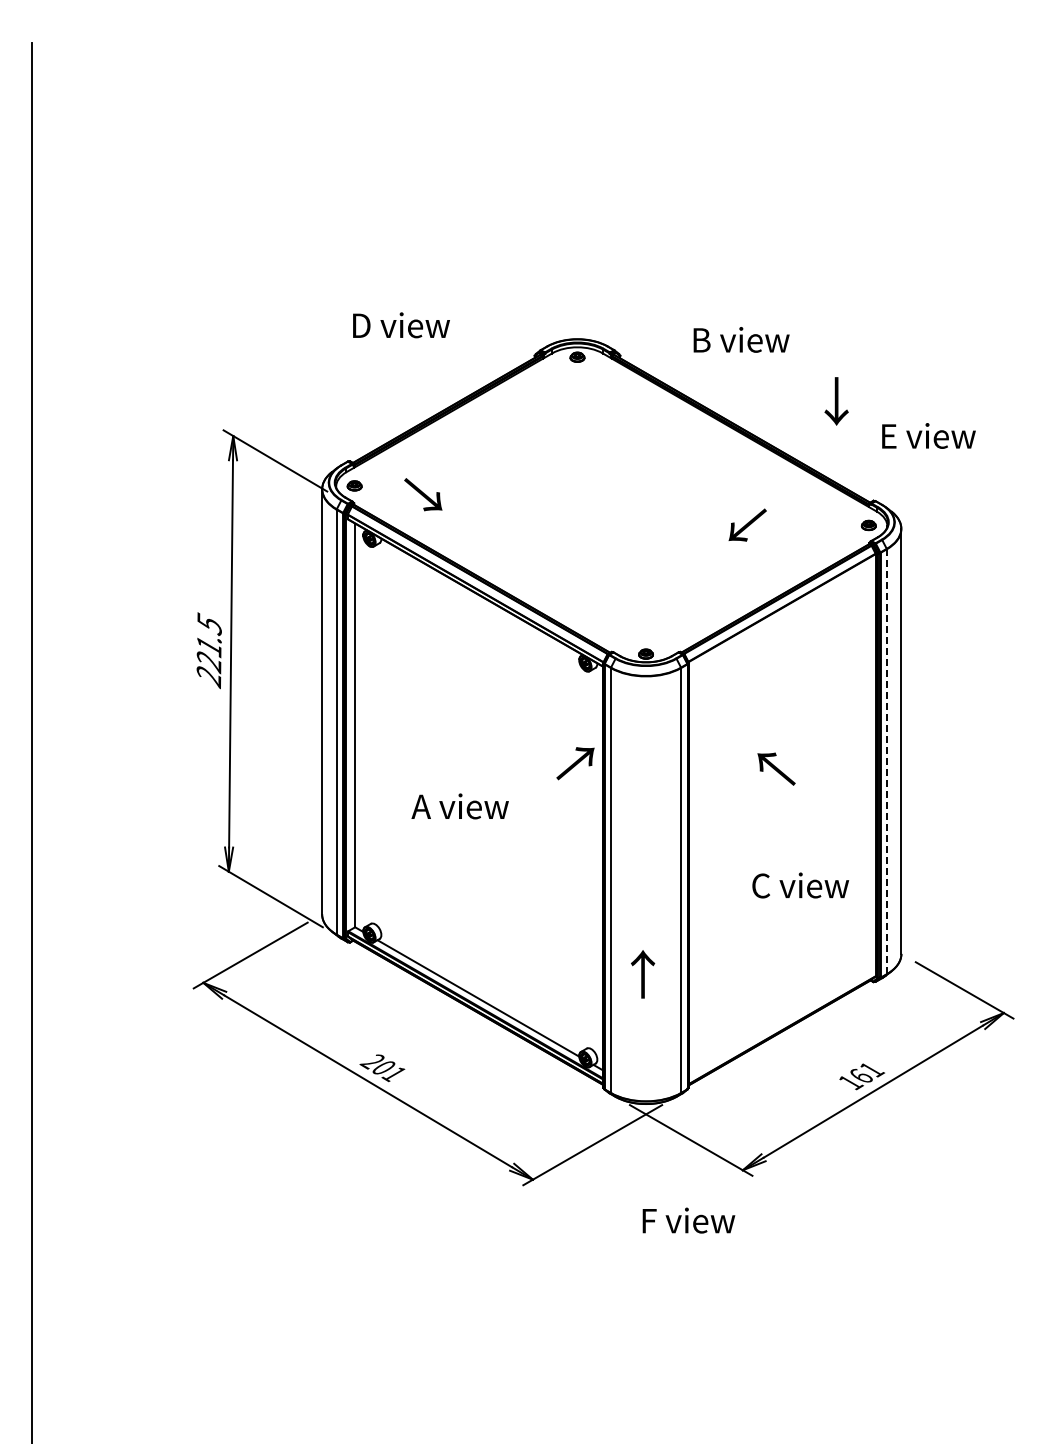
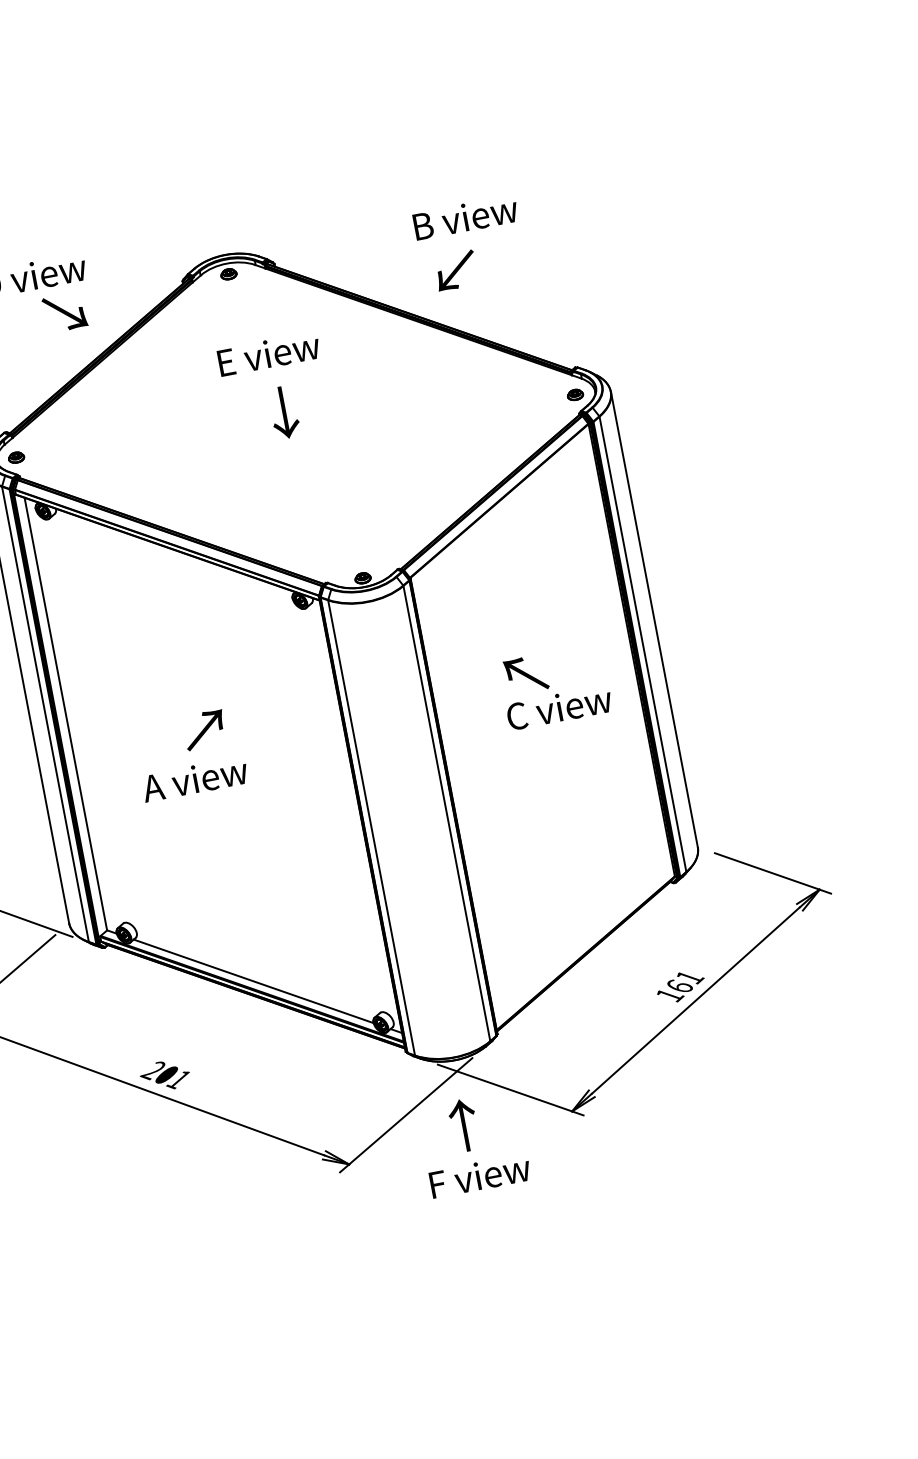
text: (741, 339) -> (465, 217), moved
text: (836, 401) -> (284, 412), moved
text: (928, 435) -> (268, 353), moved
text: (423, 494) -> (65, 312), moved
text: (747, 524) -> (455, 270), moved
line: (886, 762) -> (642, 645), dashed -> solid
text: (575, 763) -> (204, 729), moved
text: (800, 885) -> (559, 707), moved
text: (643, 974) -> (464, 1125), moved
text: (688, 1220) -> (479, 1175), moved

